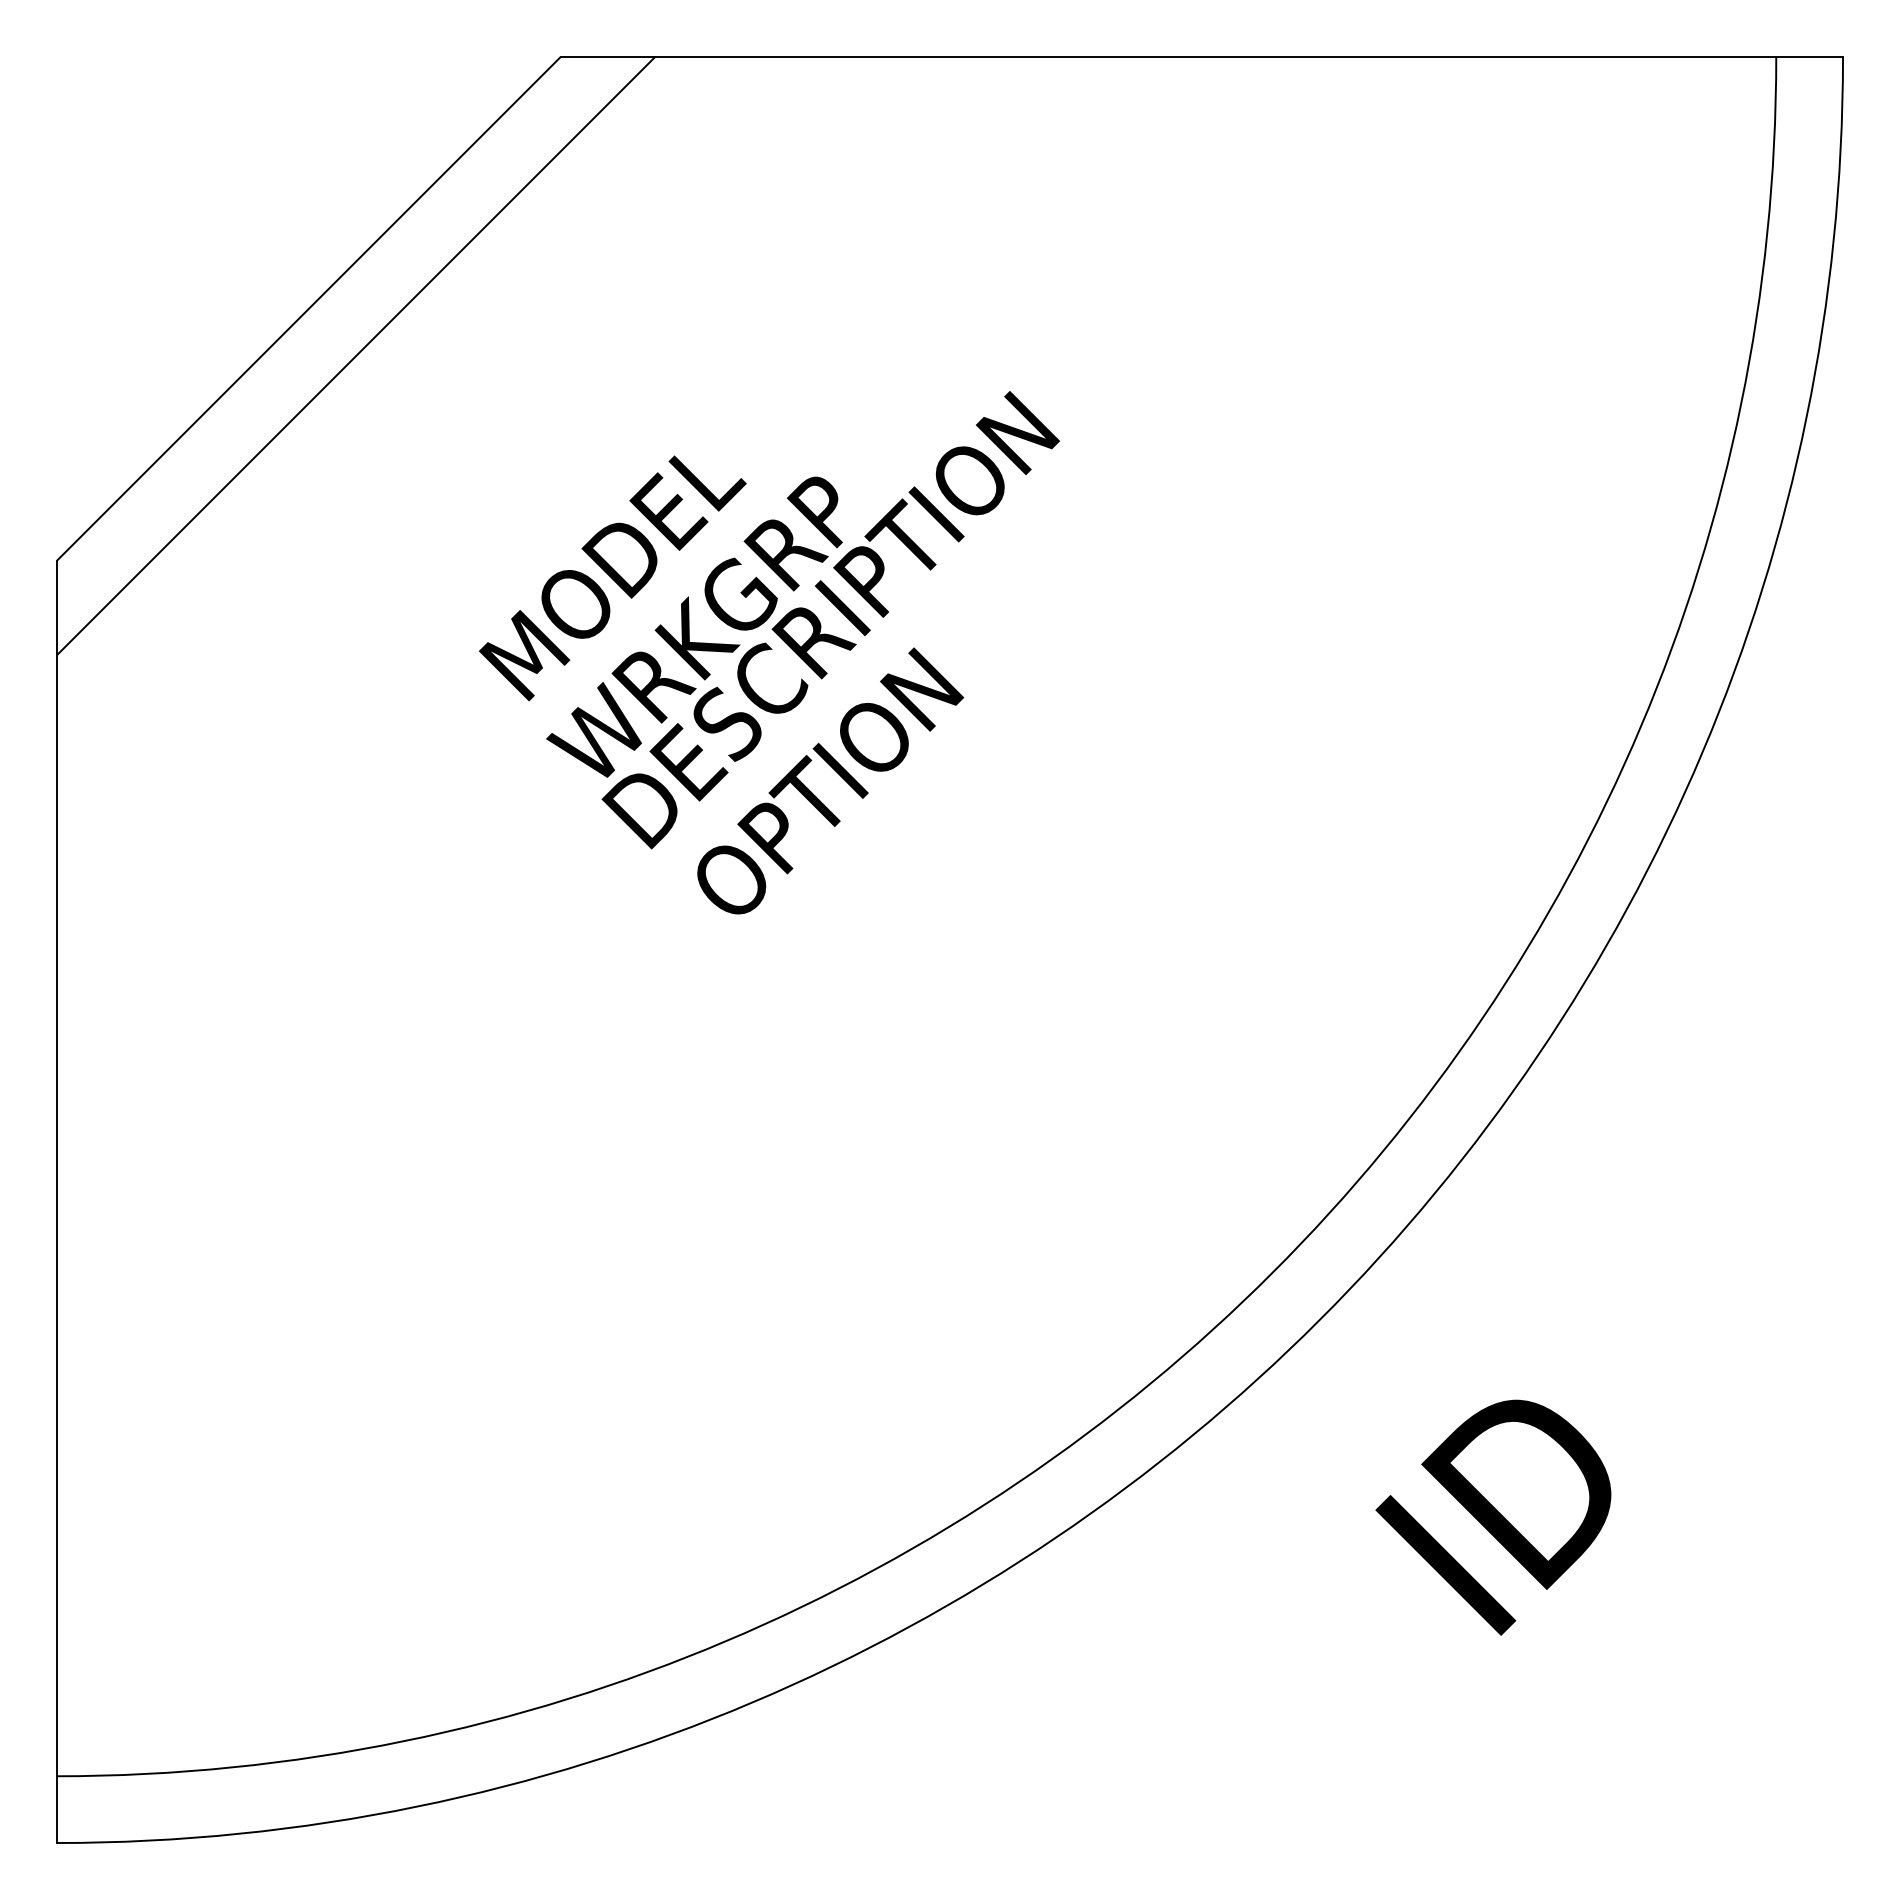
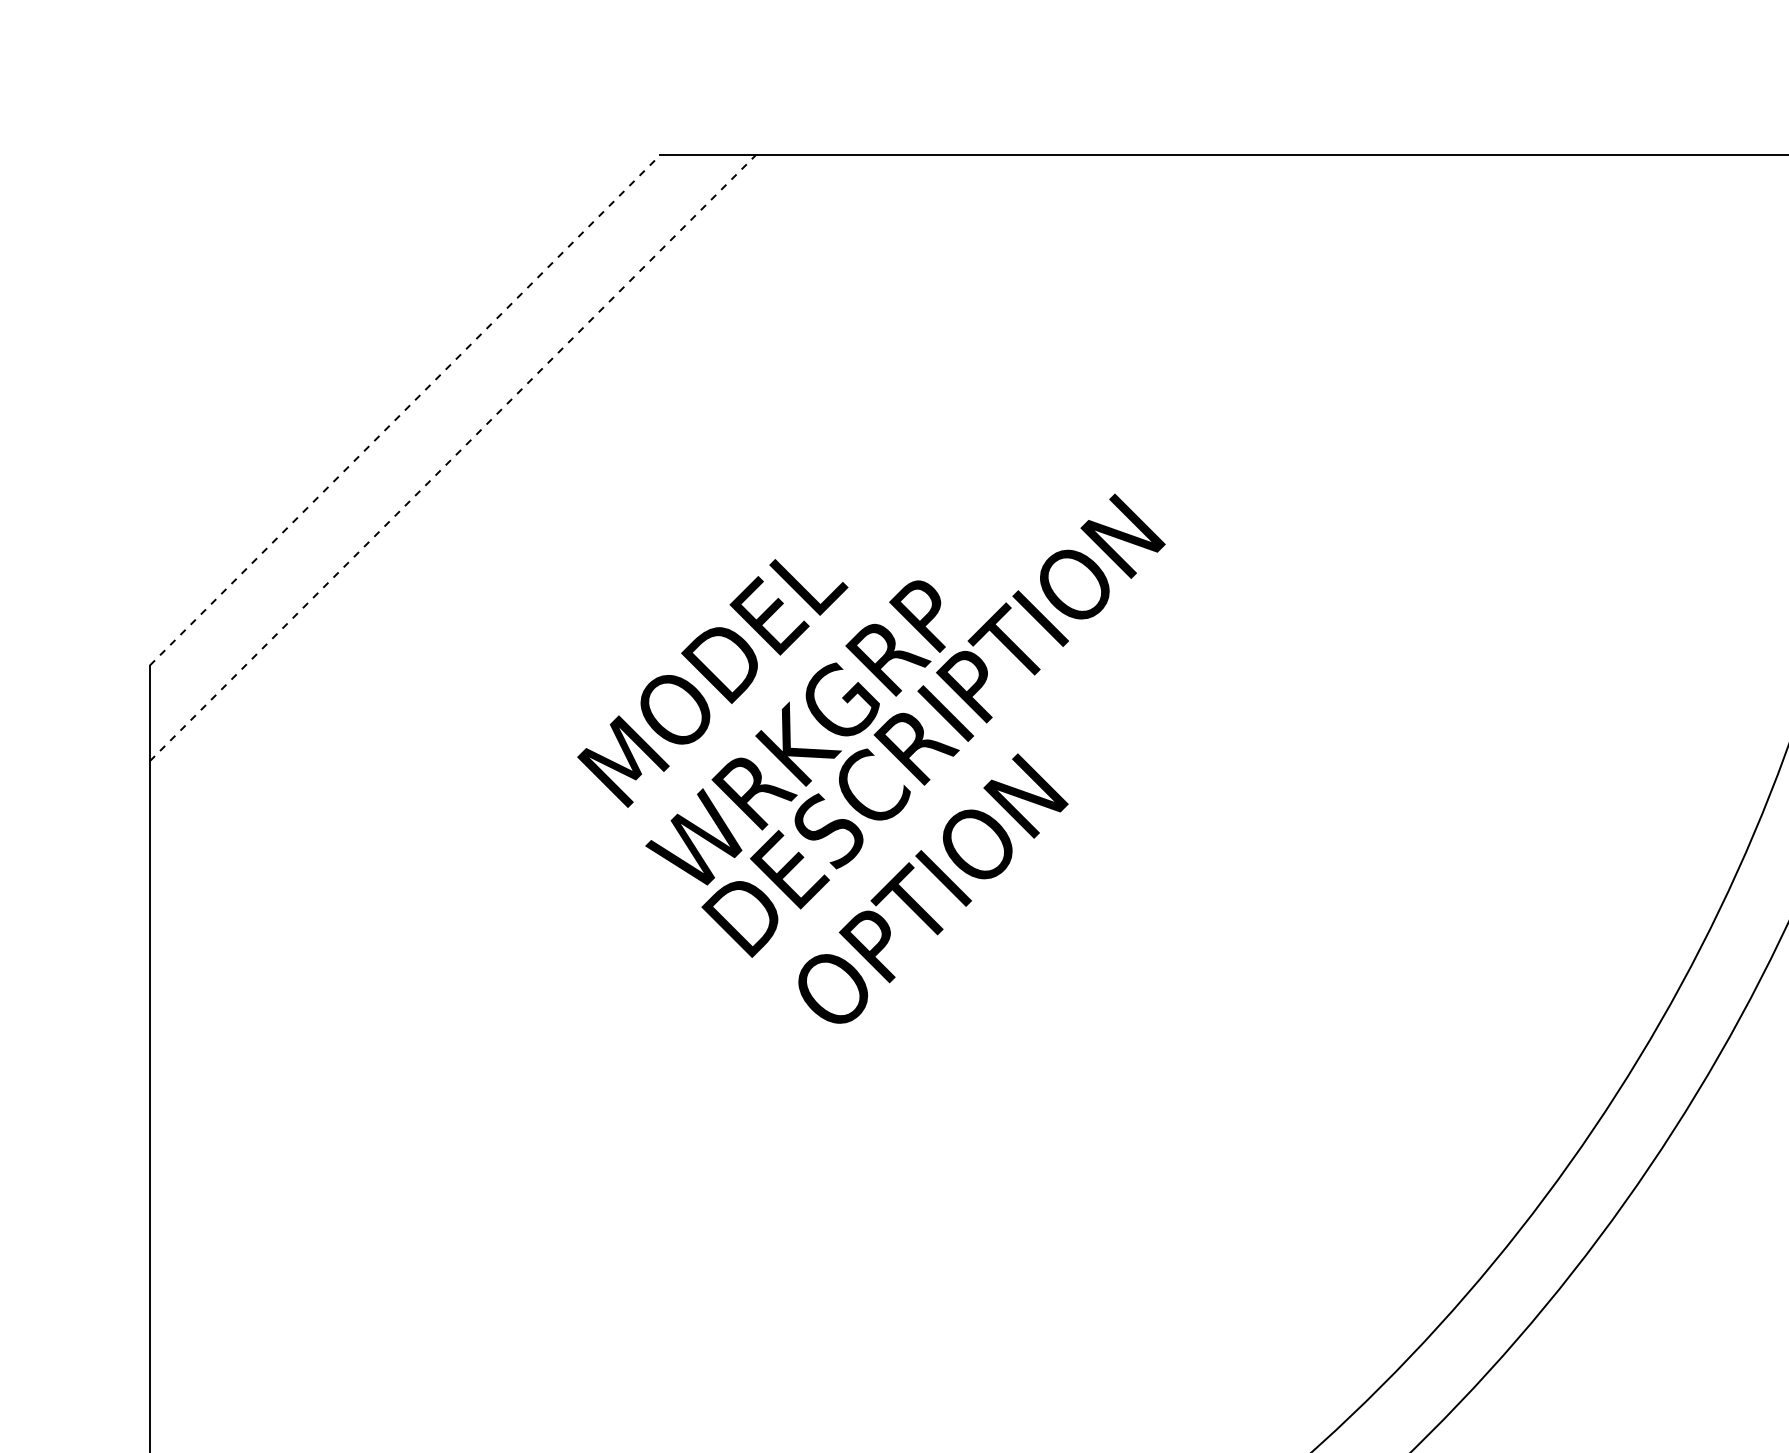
line: (309, 308) -> (405, 410), solid -> dashed
line: (356, 356) -> (453, 458), solid -> dashed

